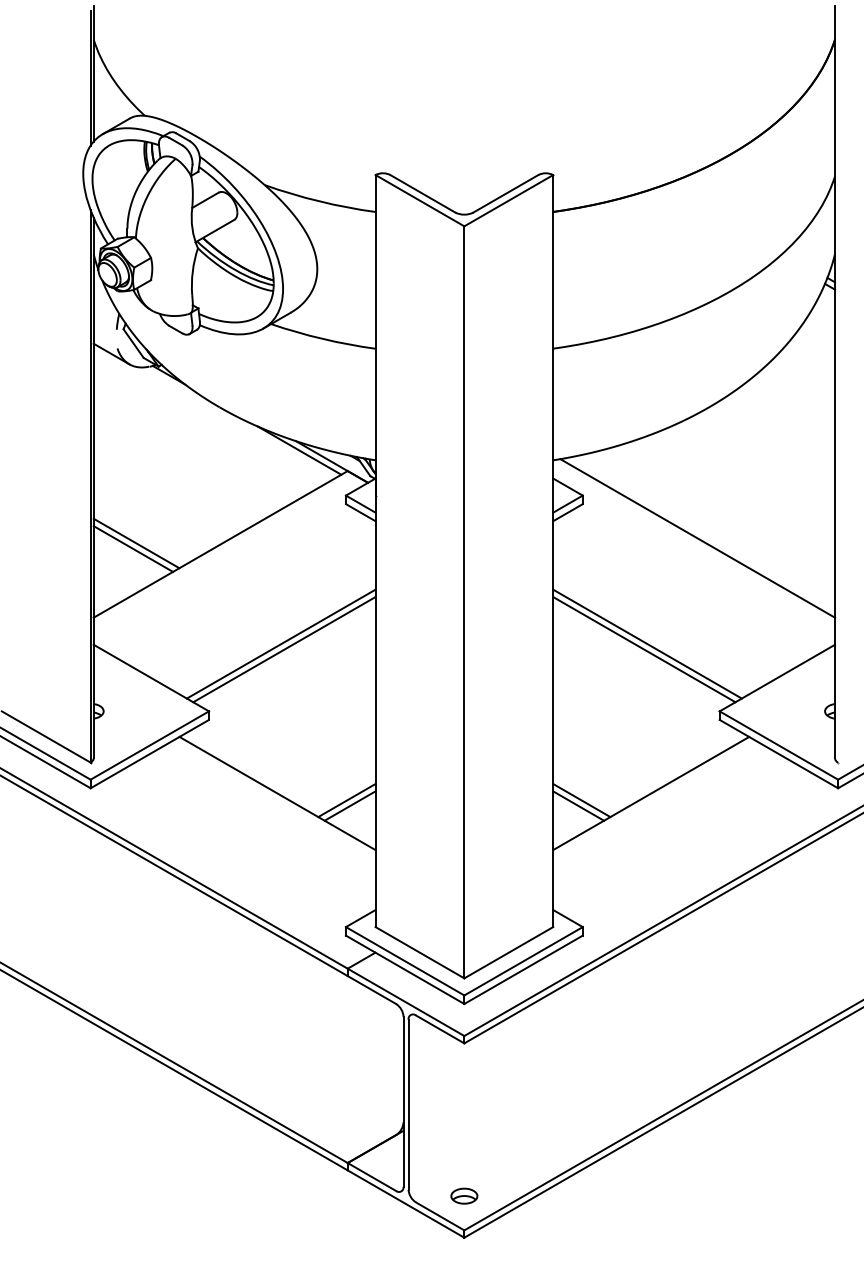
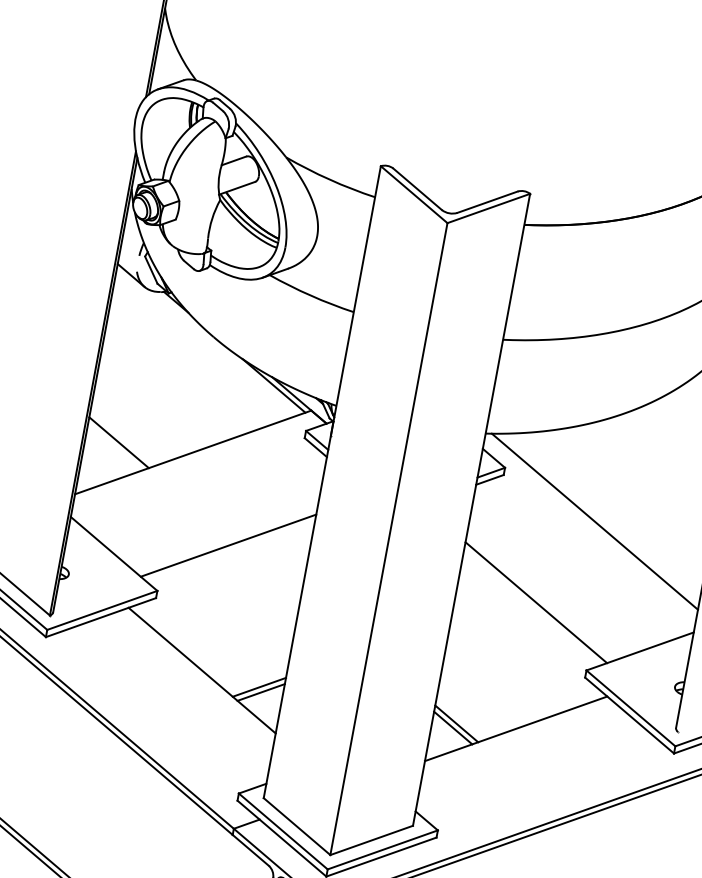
line: (136, 543) -> (122, 438), removed
line: (284, 649) -> (230, 550), removed
line: (644, 649) -> (532, 606), removed

